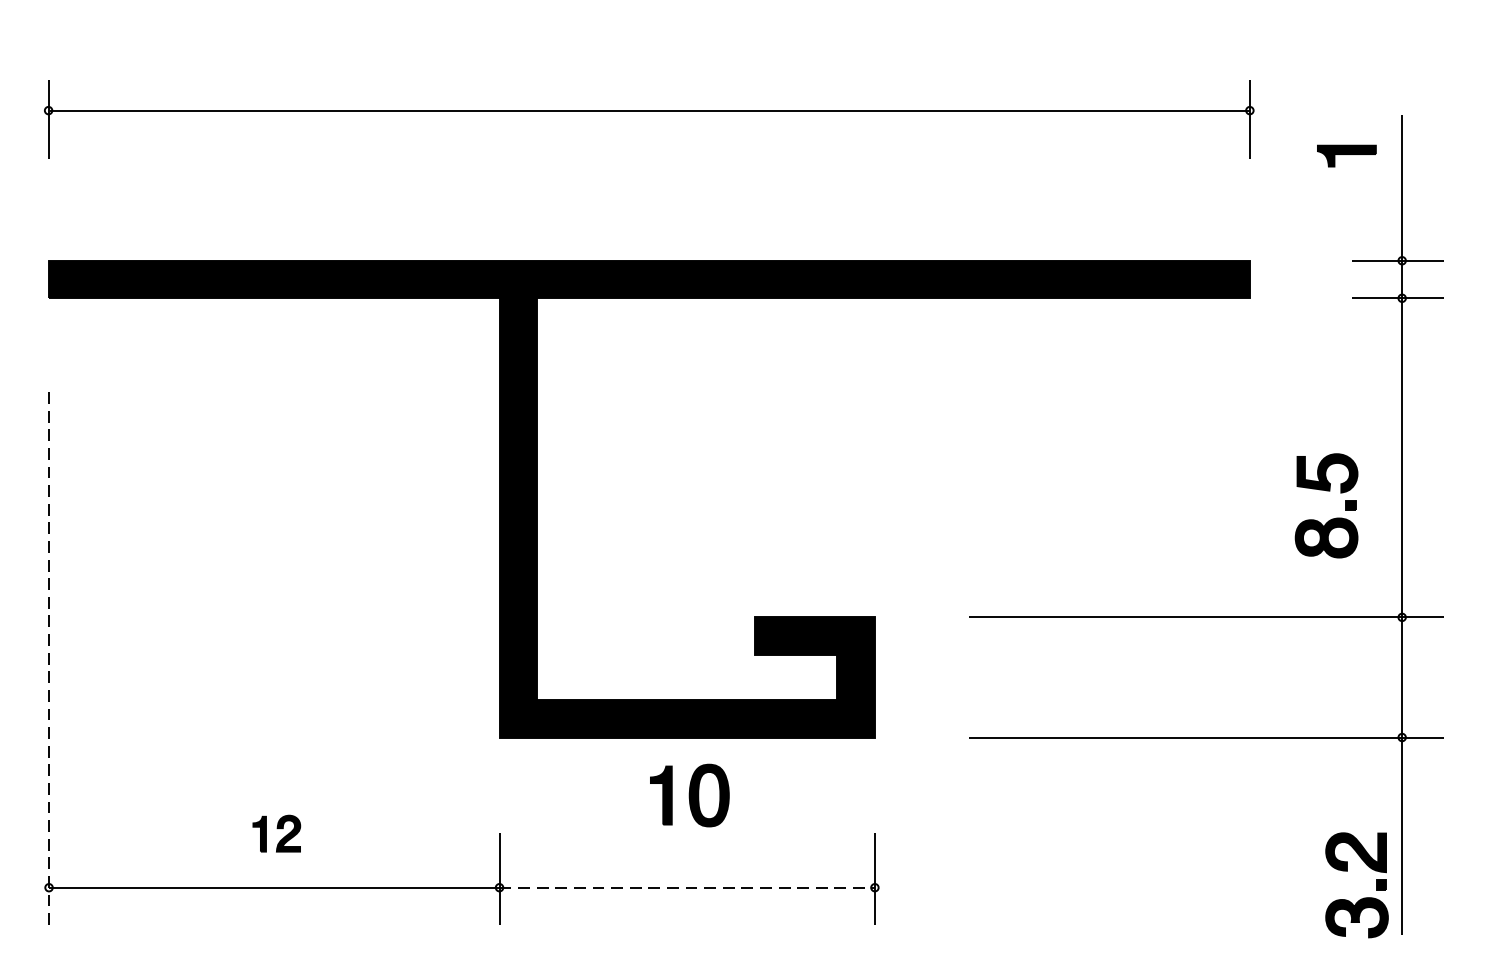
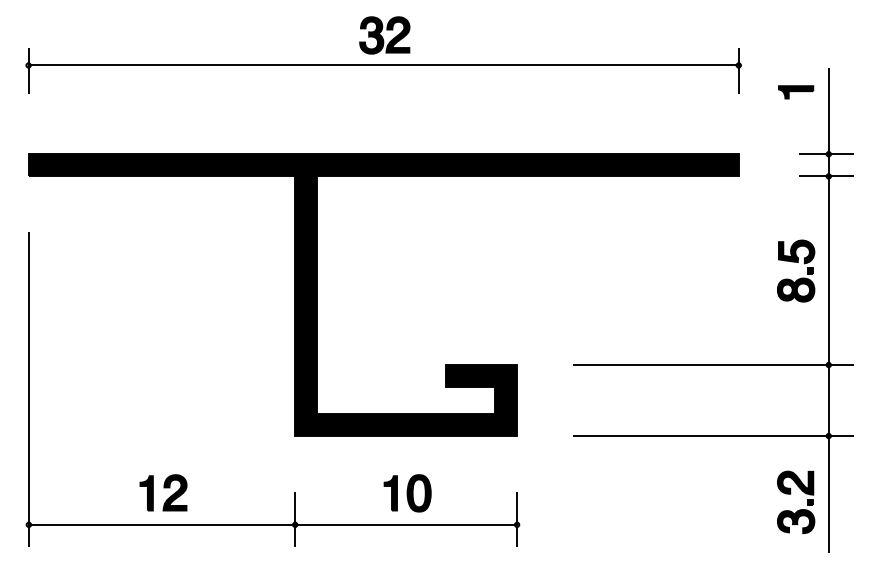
part: (650, 59) -> (384, 35), added
part: (1327, 491) -> (796, 262), moved
line: (48, 658) -> (28, 389), dashed -> solid
part: (689, 795) -> (407, 493), moved
part: (276, 833) -> (163, 492), size x1.67
line: (687, 887) -> (406, 524), dashed -> solid
part: (1362, 897) -> (799, 509), moved

